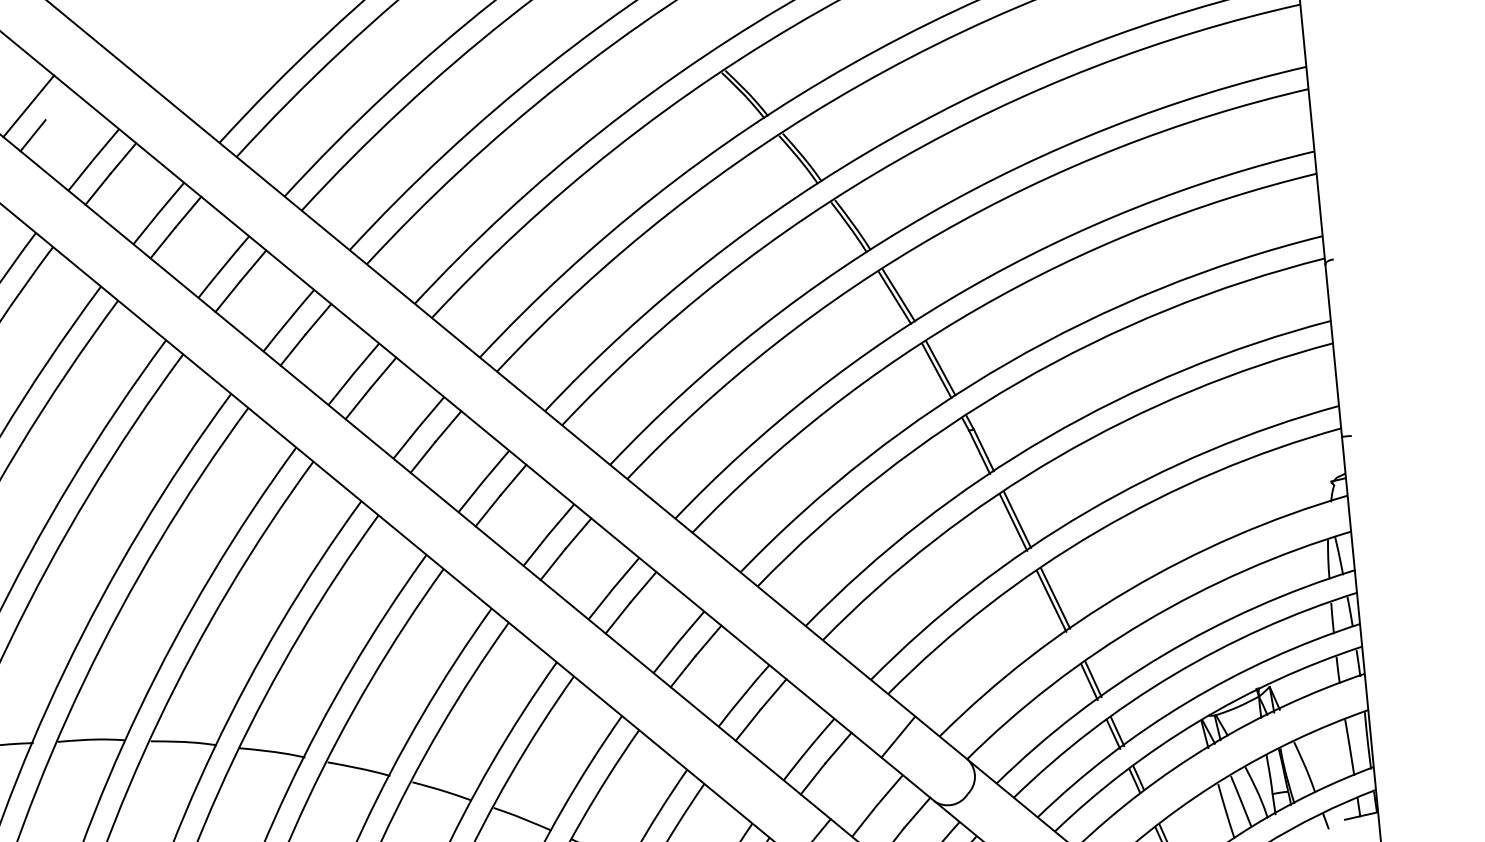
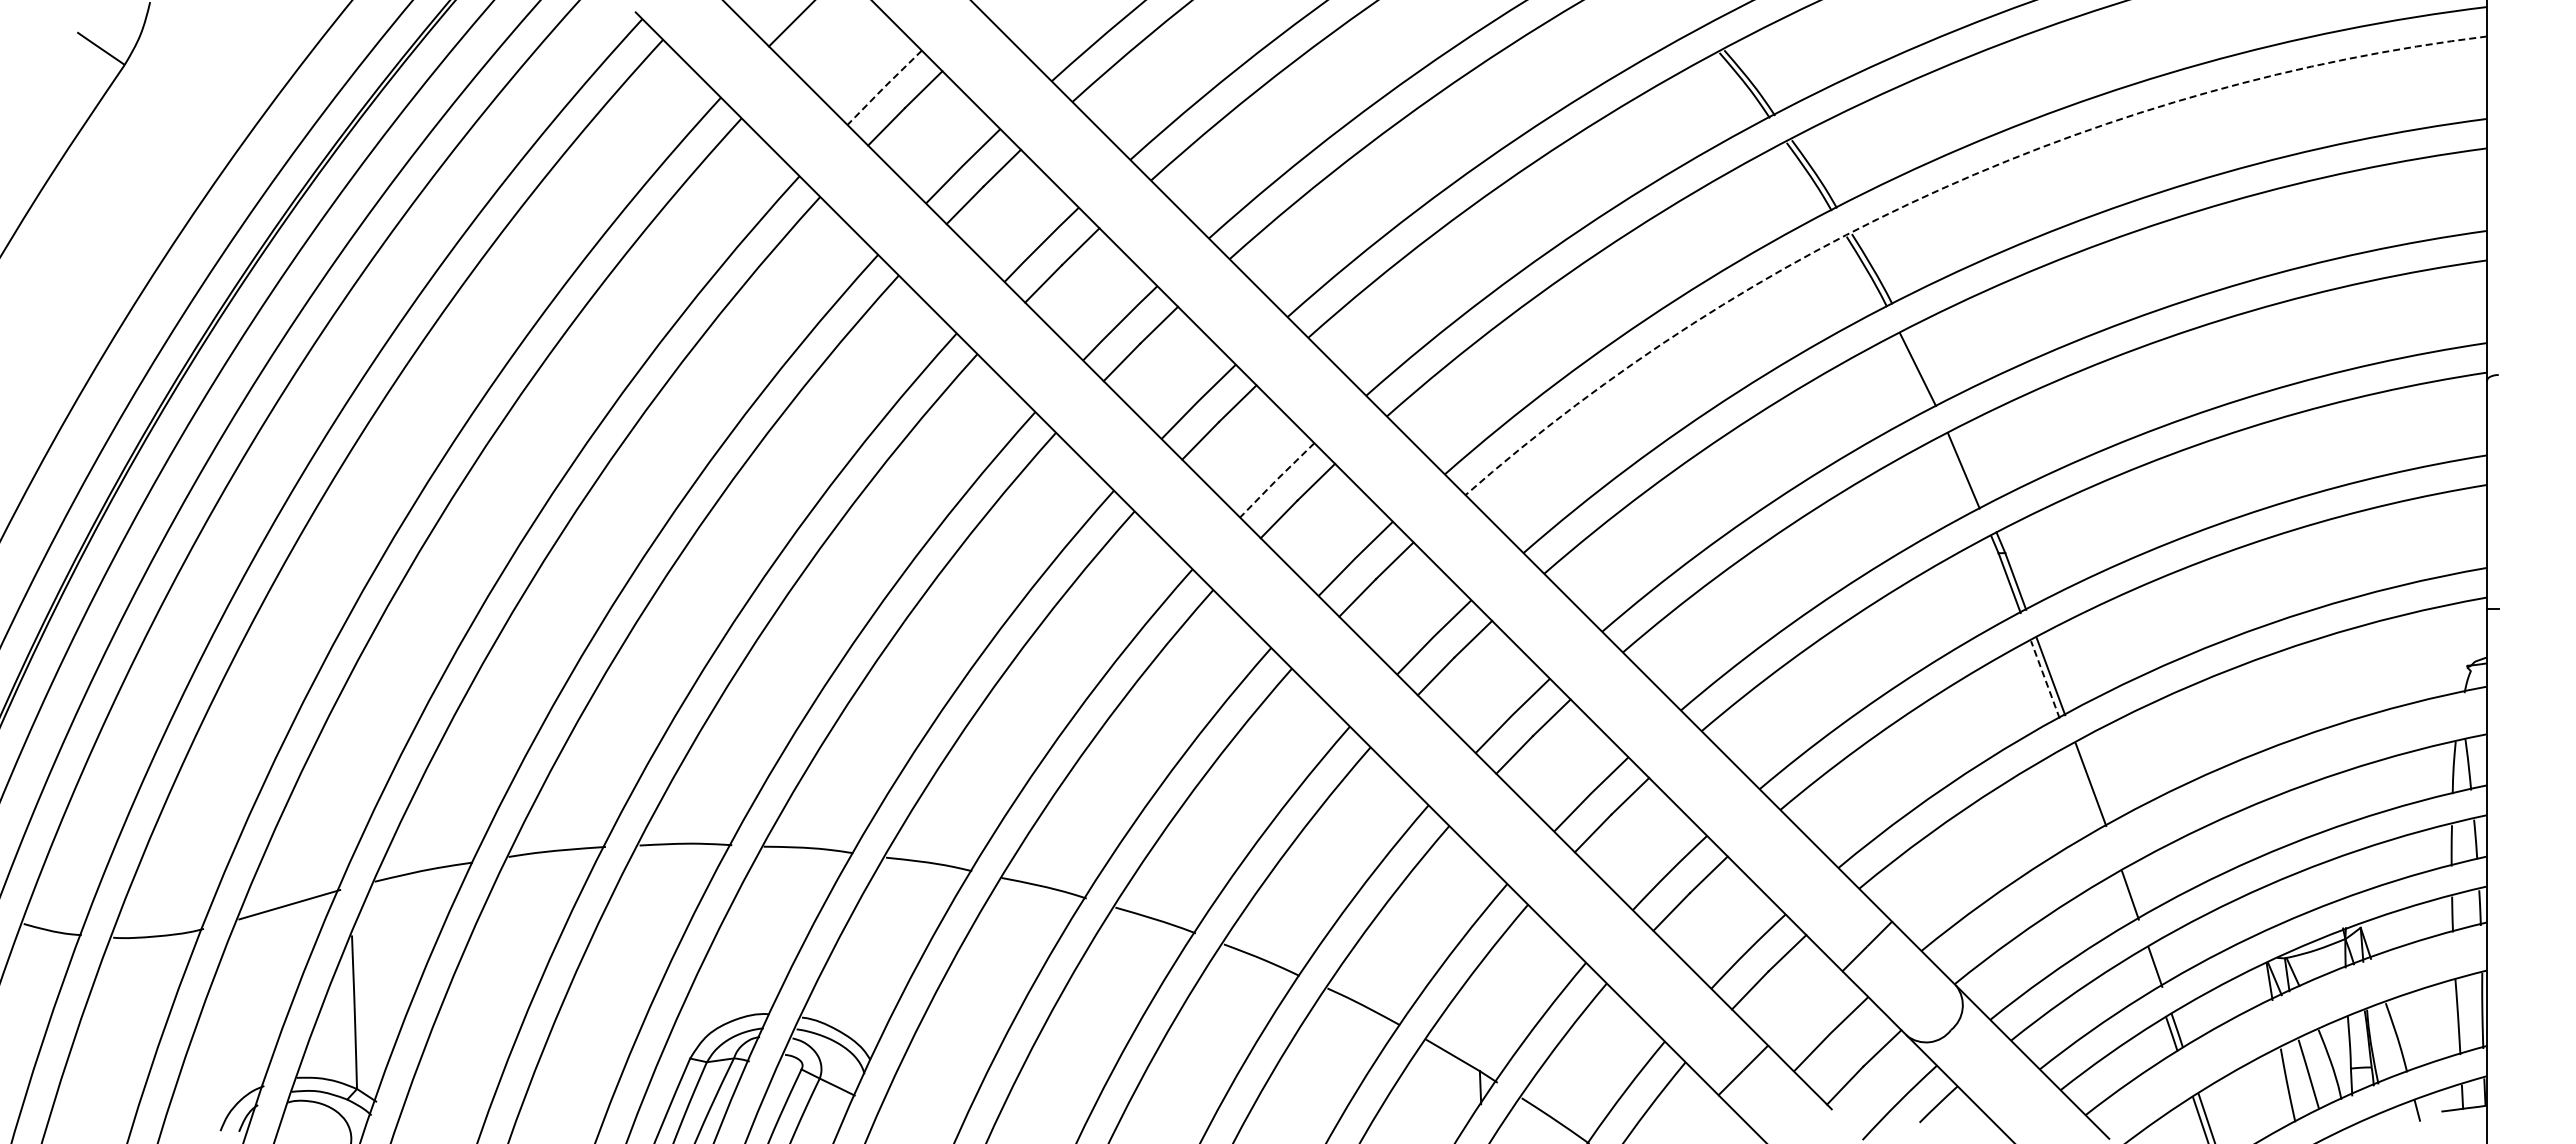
line: (32, 135) -> (807, 48), removed
line: (93, 159) -> (884, 87), solid -> dashed
arc: (899, 159) -> (1941, 188), solid -> dashed
line: (898, 295) -> (1923, 367), removed
line: (940, 367) -> (1969, 467), removed
line: (418, 427) -> (1276, 479), solid -> dashed
line: (1013, 522) -> (2045, 679), solid -> dashed
line: (1051, 601) -> (2085, 787), removed
line: (1089, 682) -> (2124, 898), removed
line: (1113, 734) -> (2149, 970), removed

